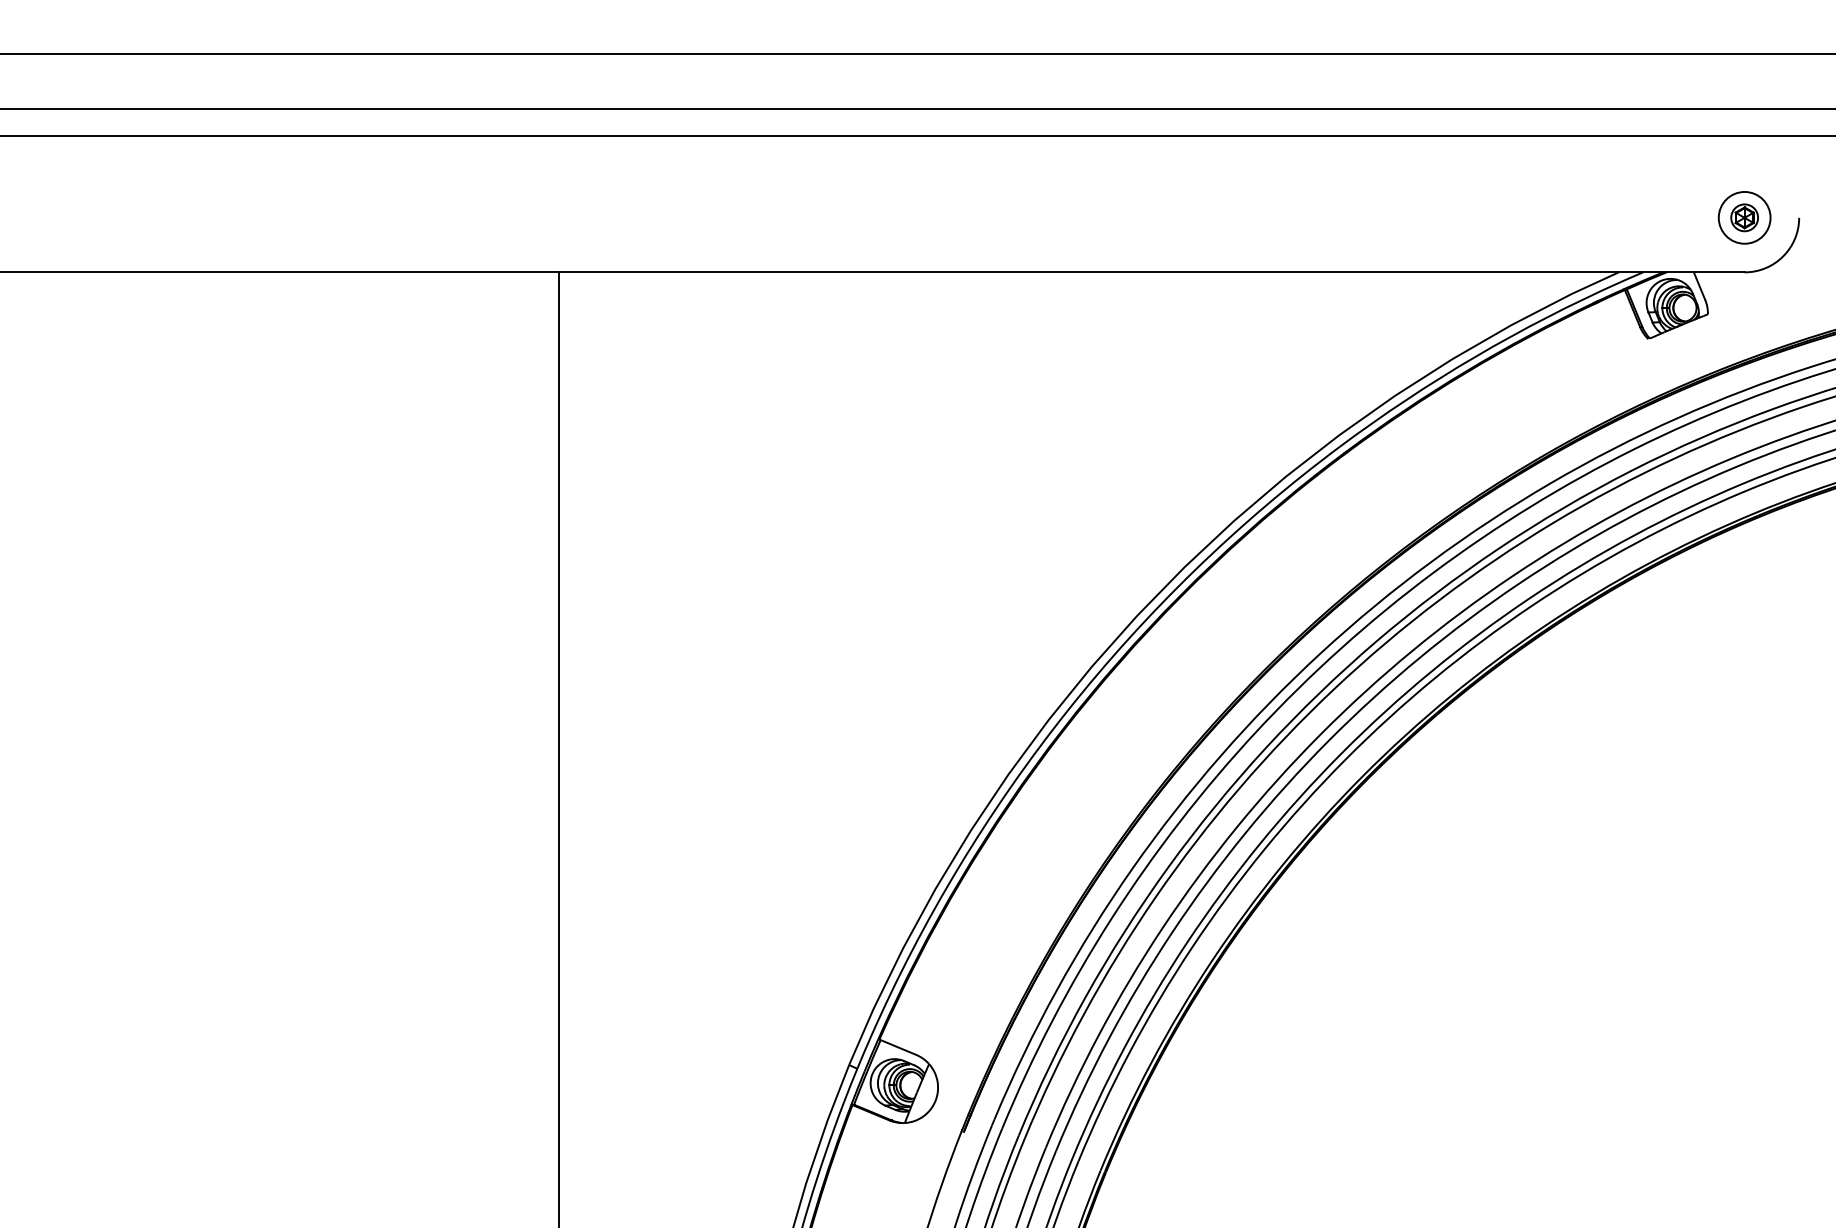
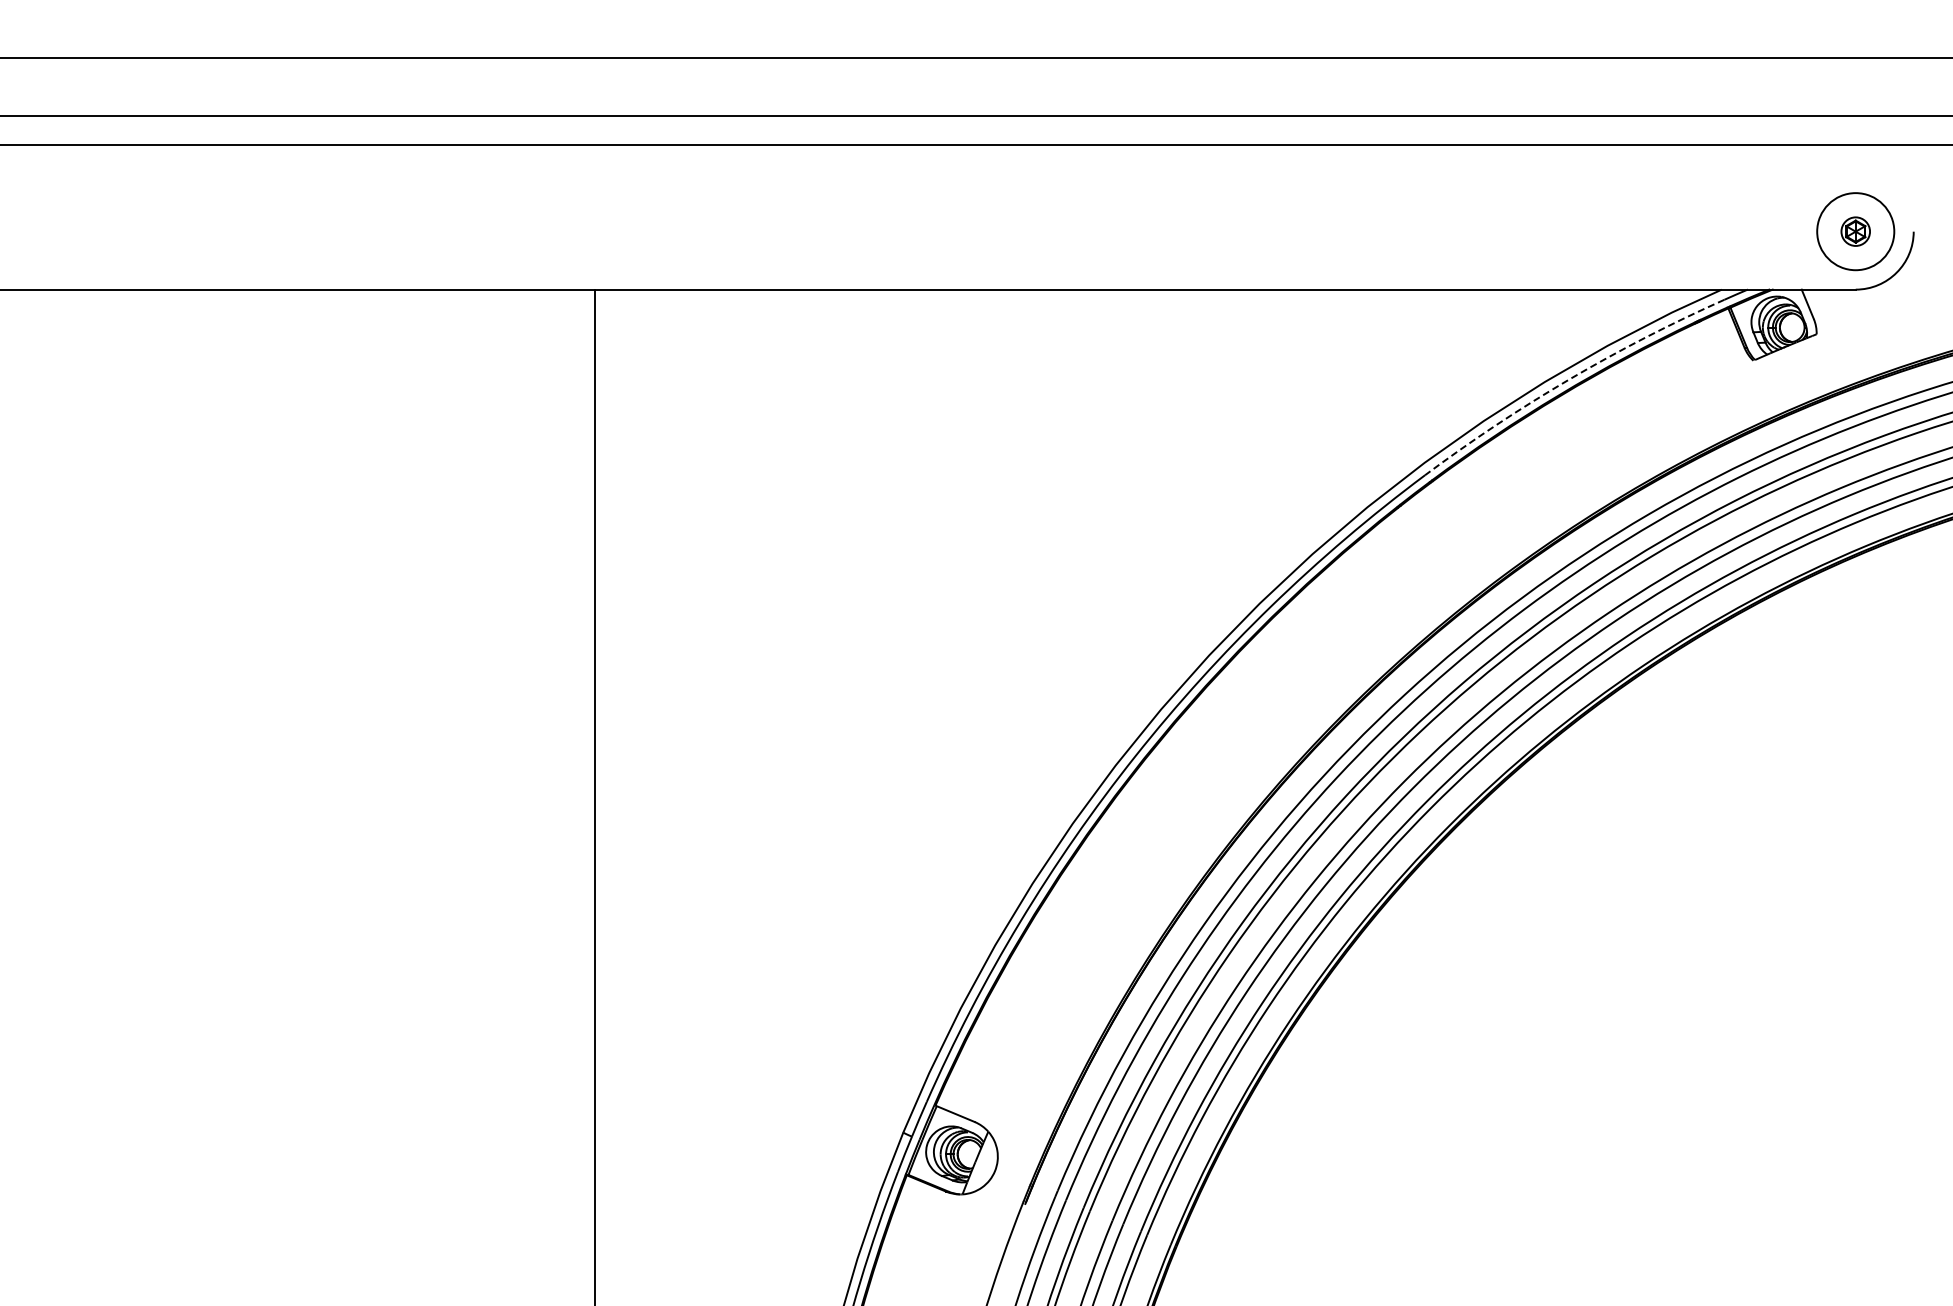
circle: (1744, 217) -> (1855, 231), size x1.4
arc: (1475, 356) -> (1569, 379), solid -> dashed

